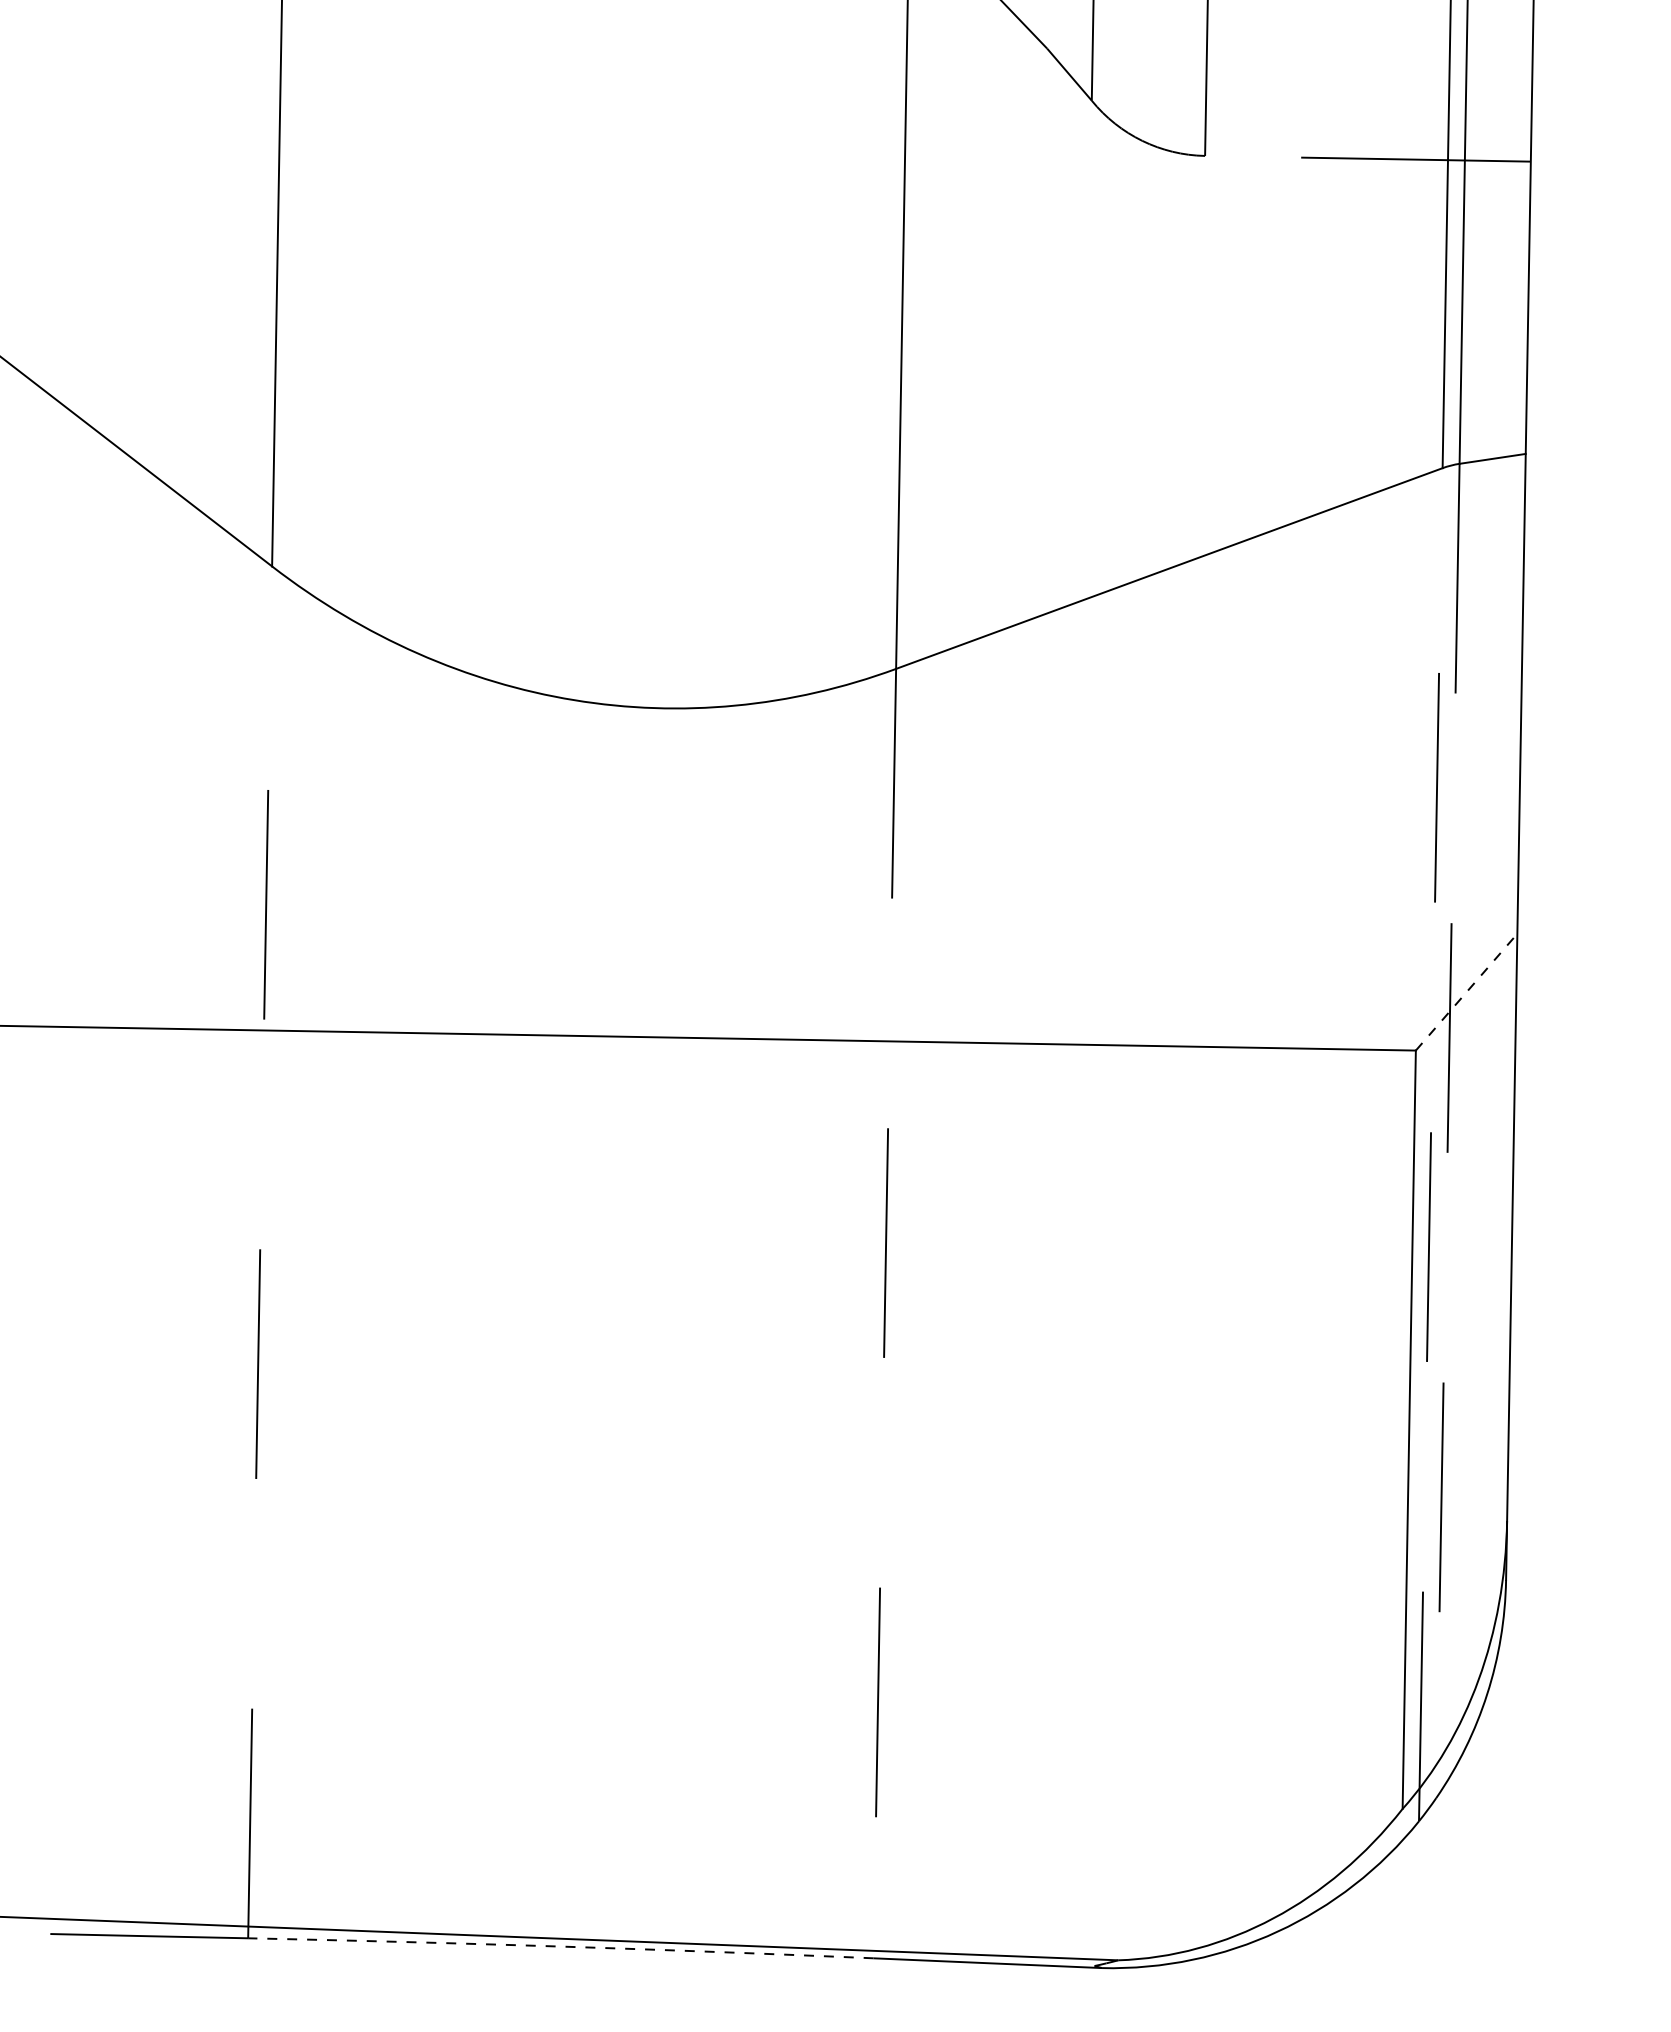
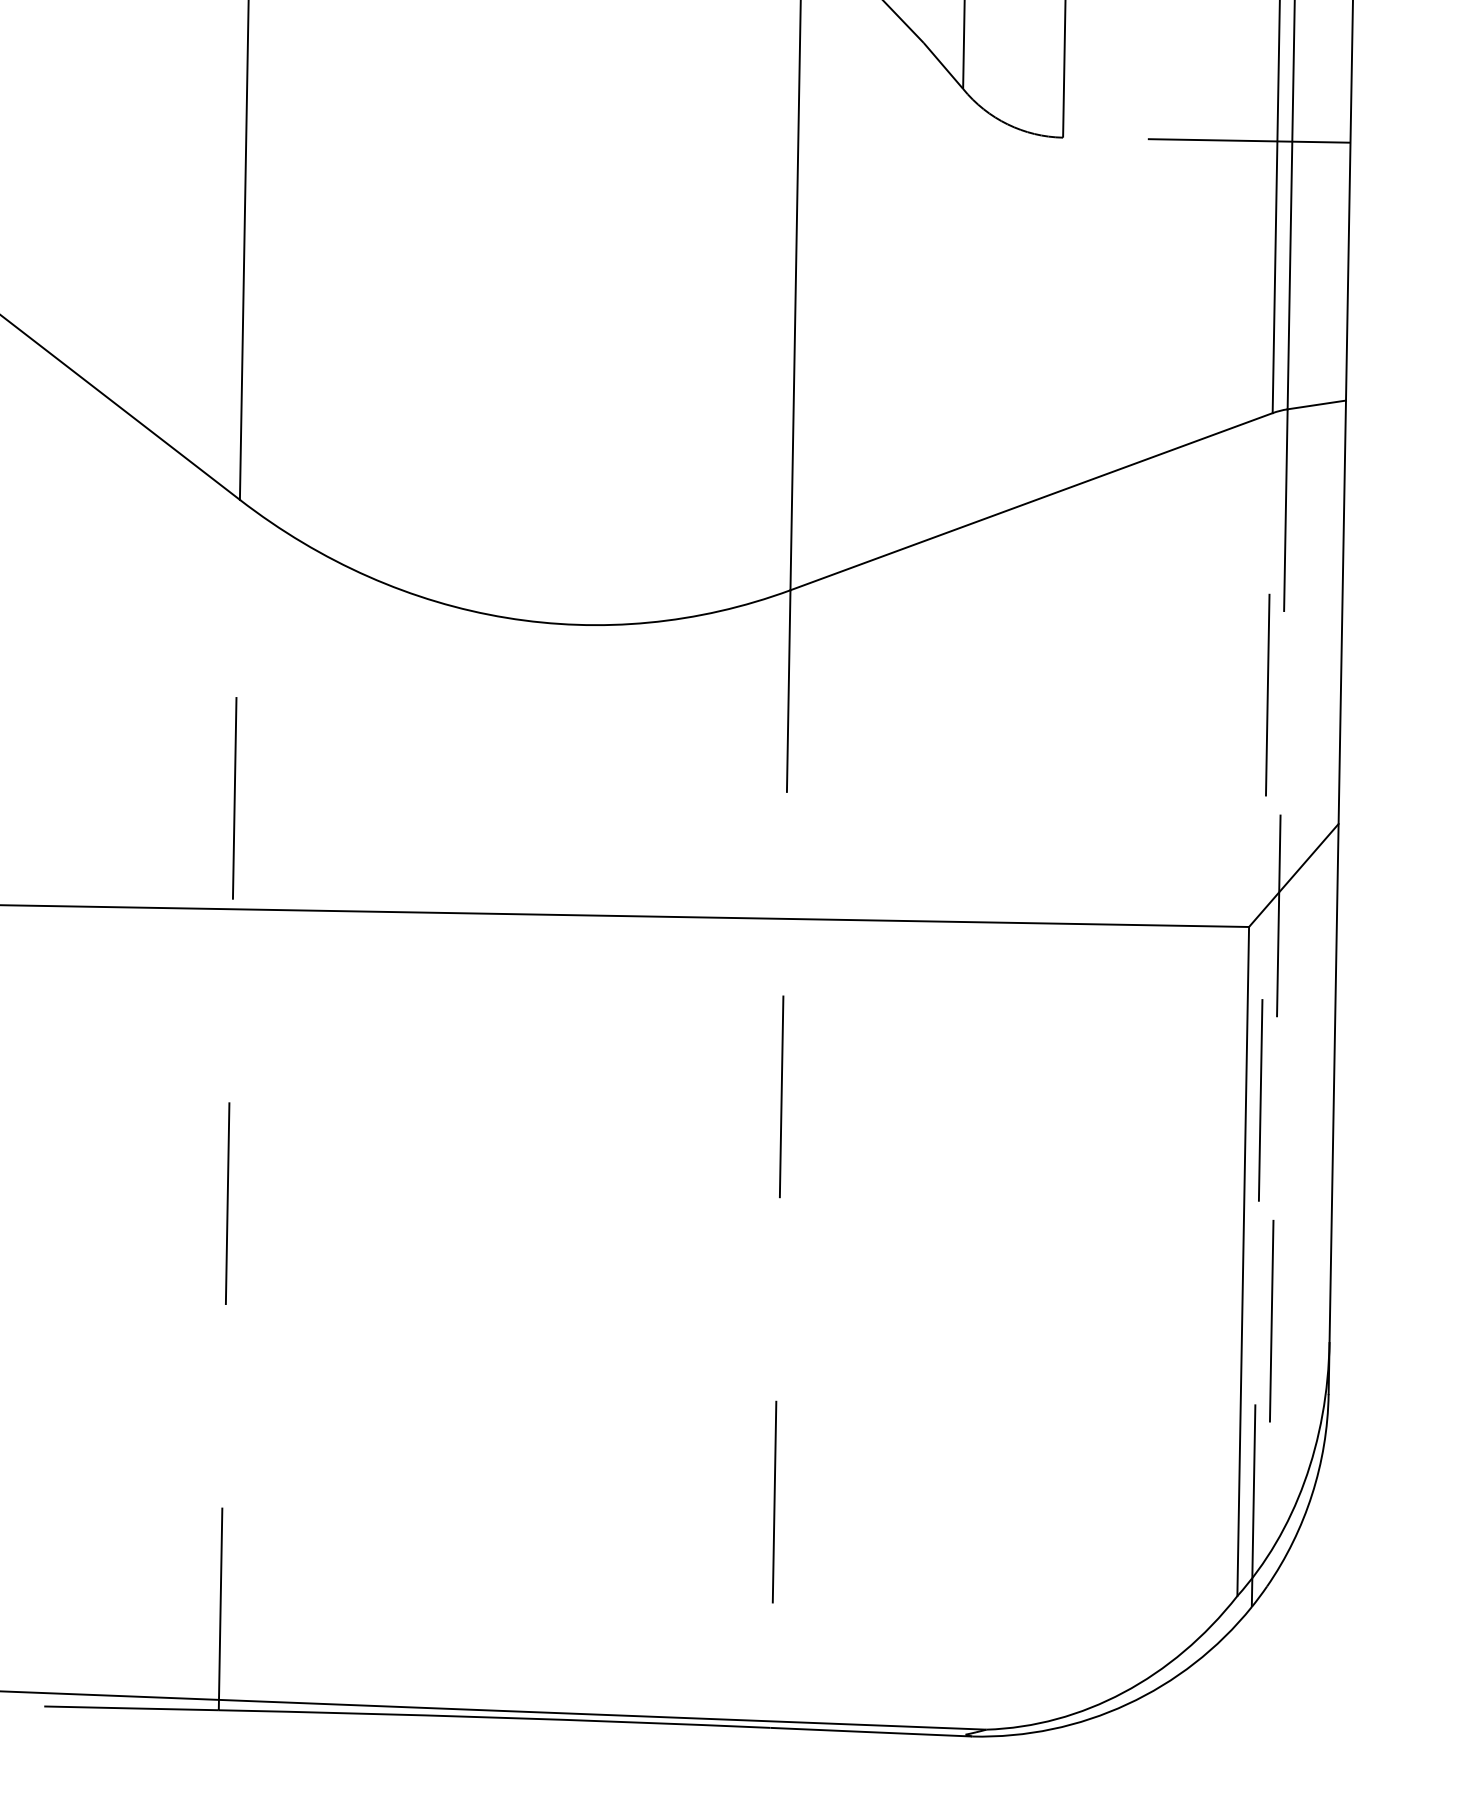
line: (1466, 991) -> (1293, 874), dashed -> solid
arc: (560, 1946) -> (494, 1717), dashed -> solid

